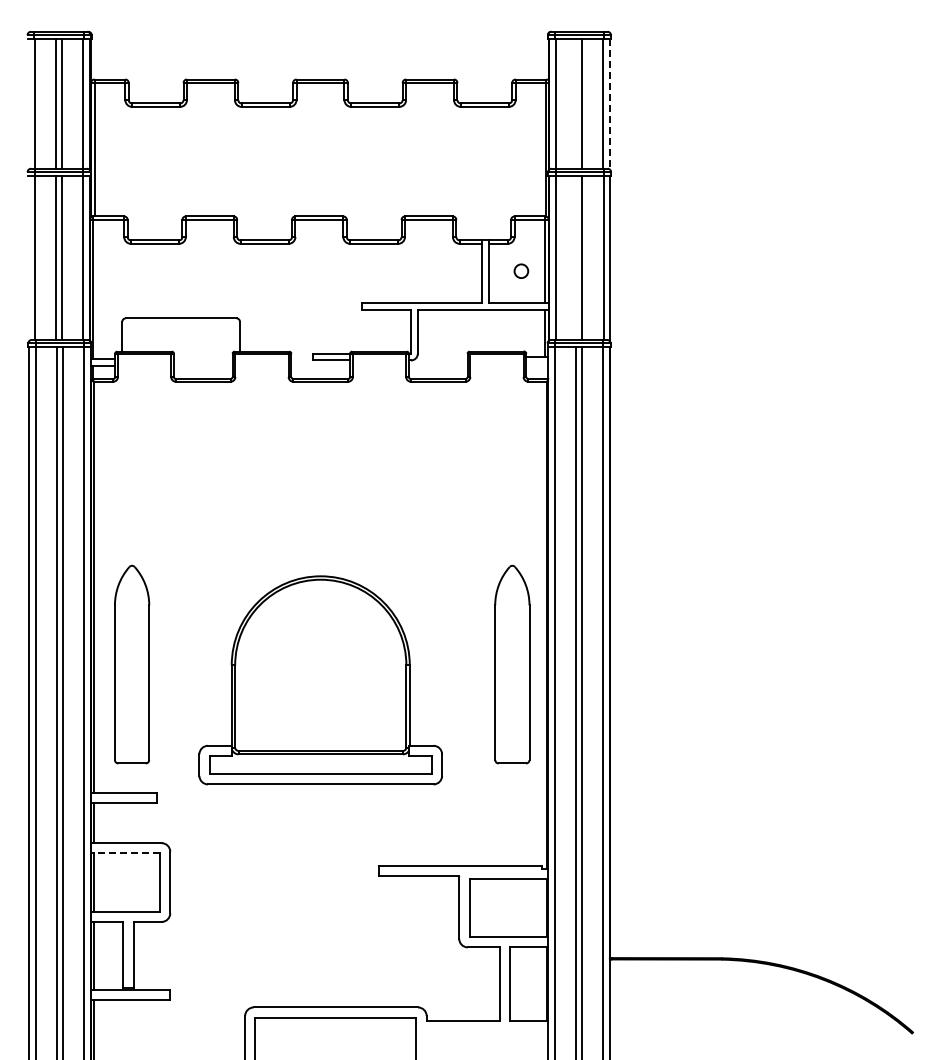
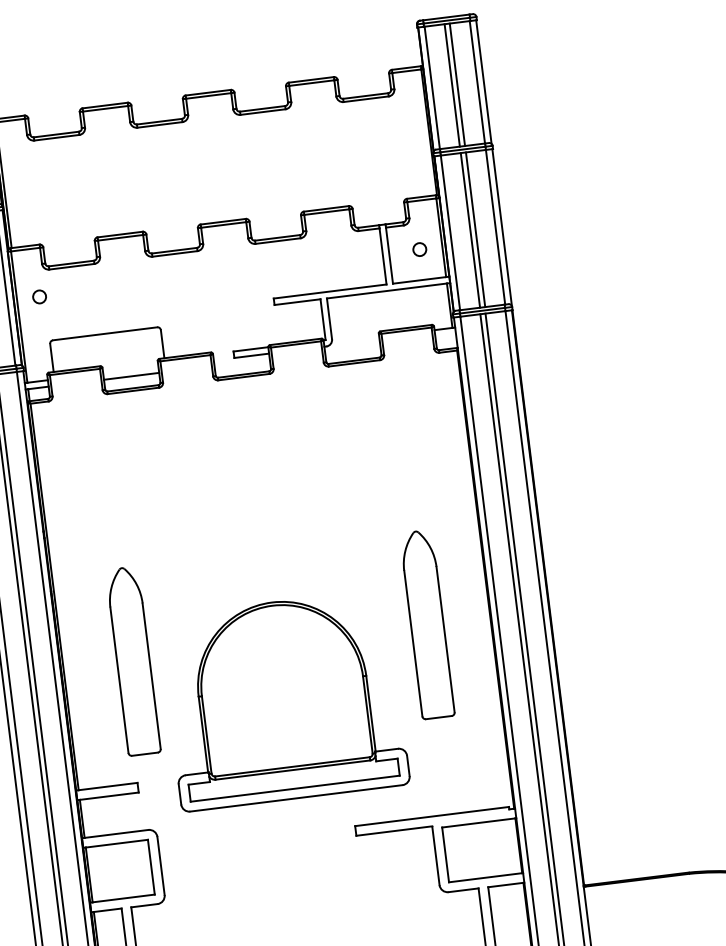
line: (576, 103) -> (452, 85), added
line: (610, 104) -> (484, 82), dashed -> solid
line: (576, 257) -> (470, 230), added
circle: (117, 270) -> (39, 296), added
line: (202, 366) -> (130, 376), added
part: (132, 664) -> (133, 661), moved
part: (512, 664) -> (427, 624), moved
part: (320, 680) -> (284, 700), moved
line: (126, 853) -> (116, 843), dashed -> solid

